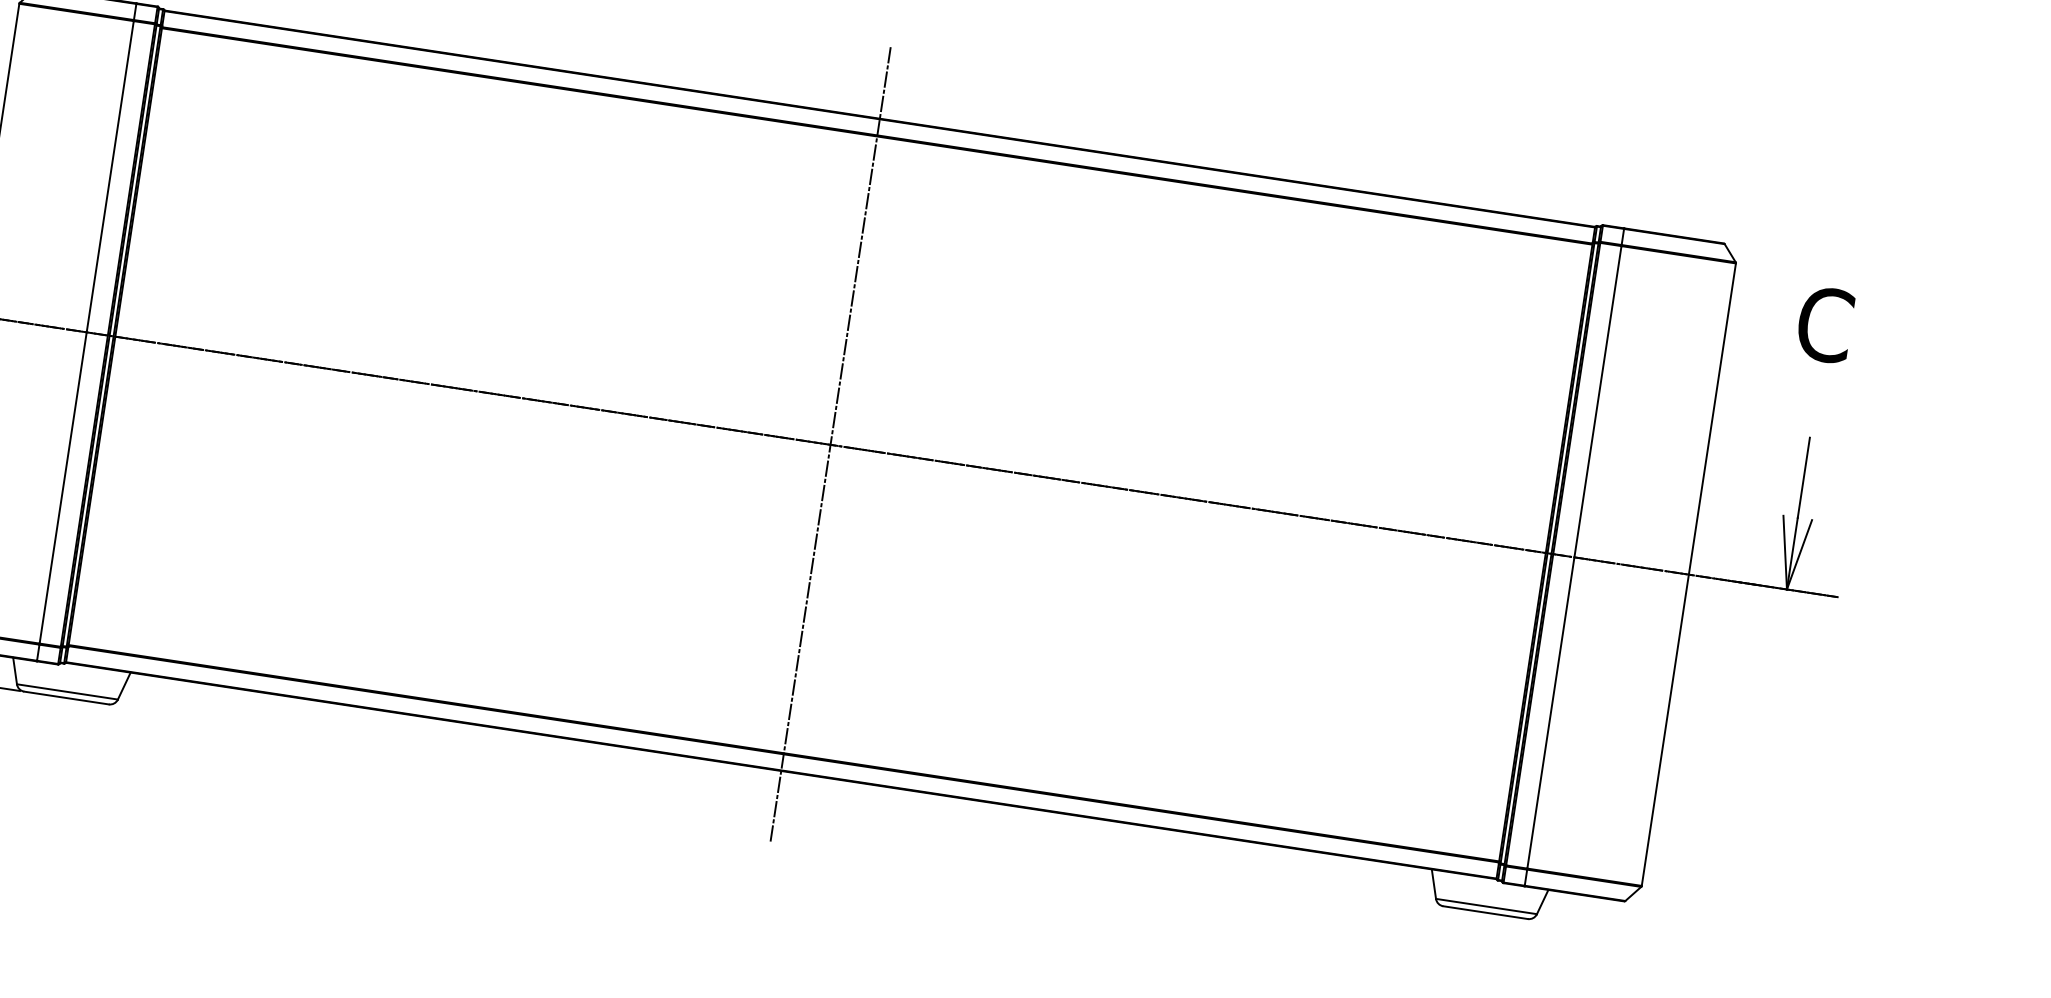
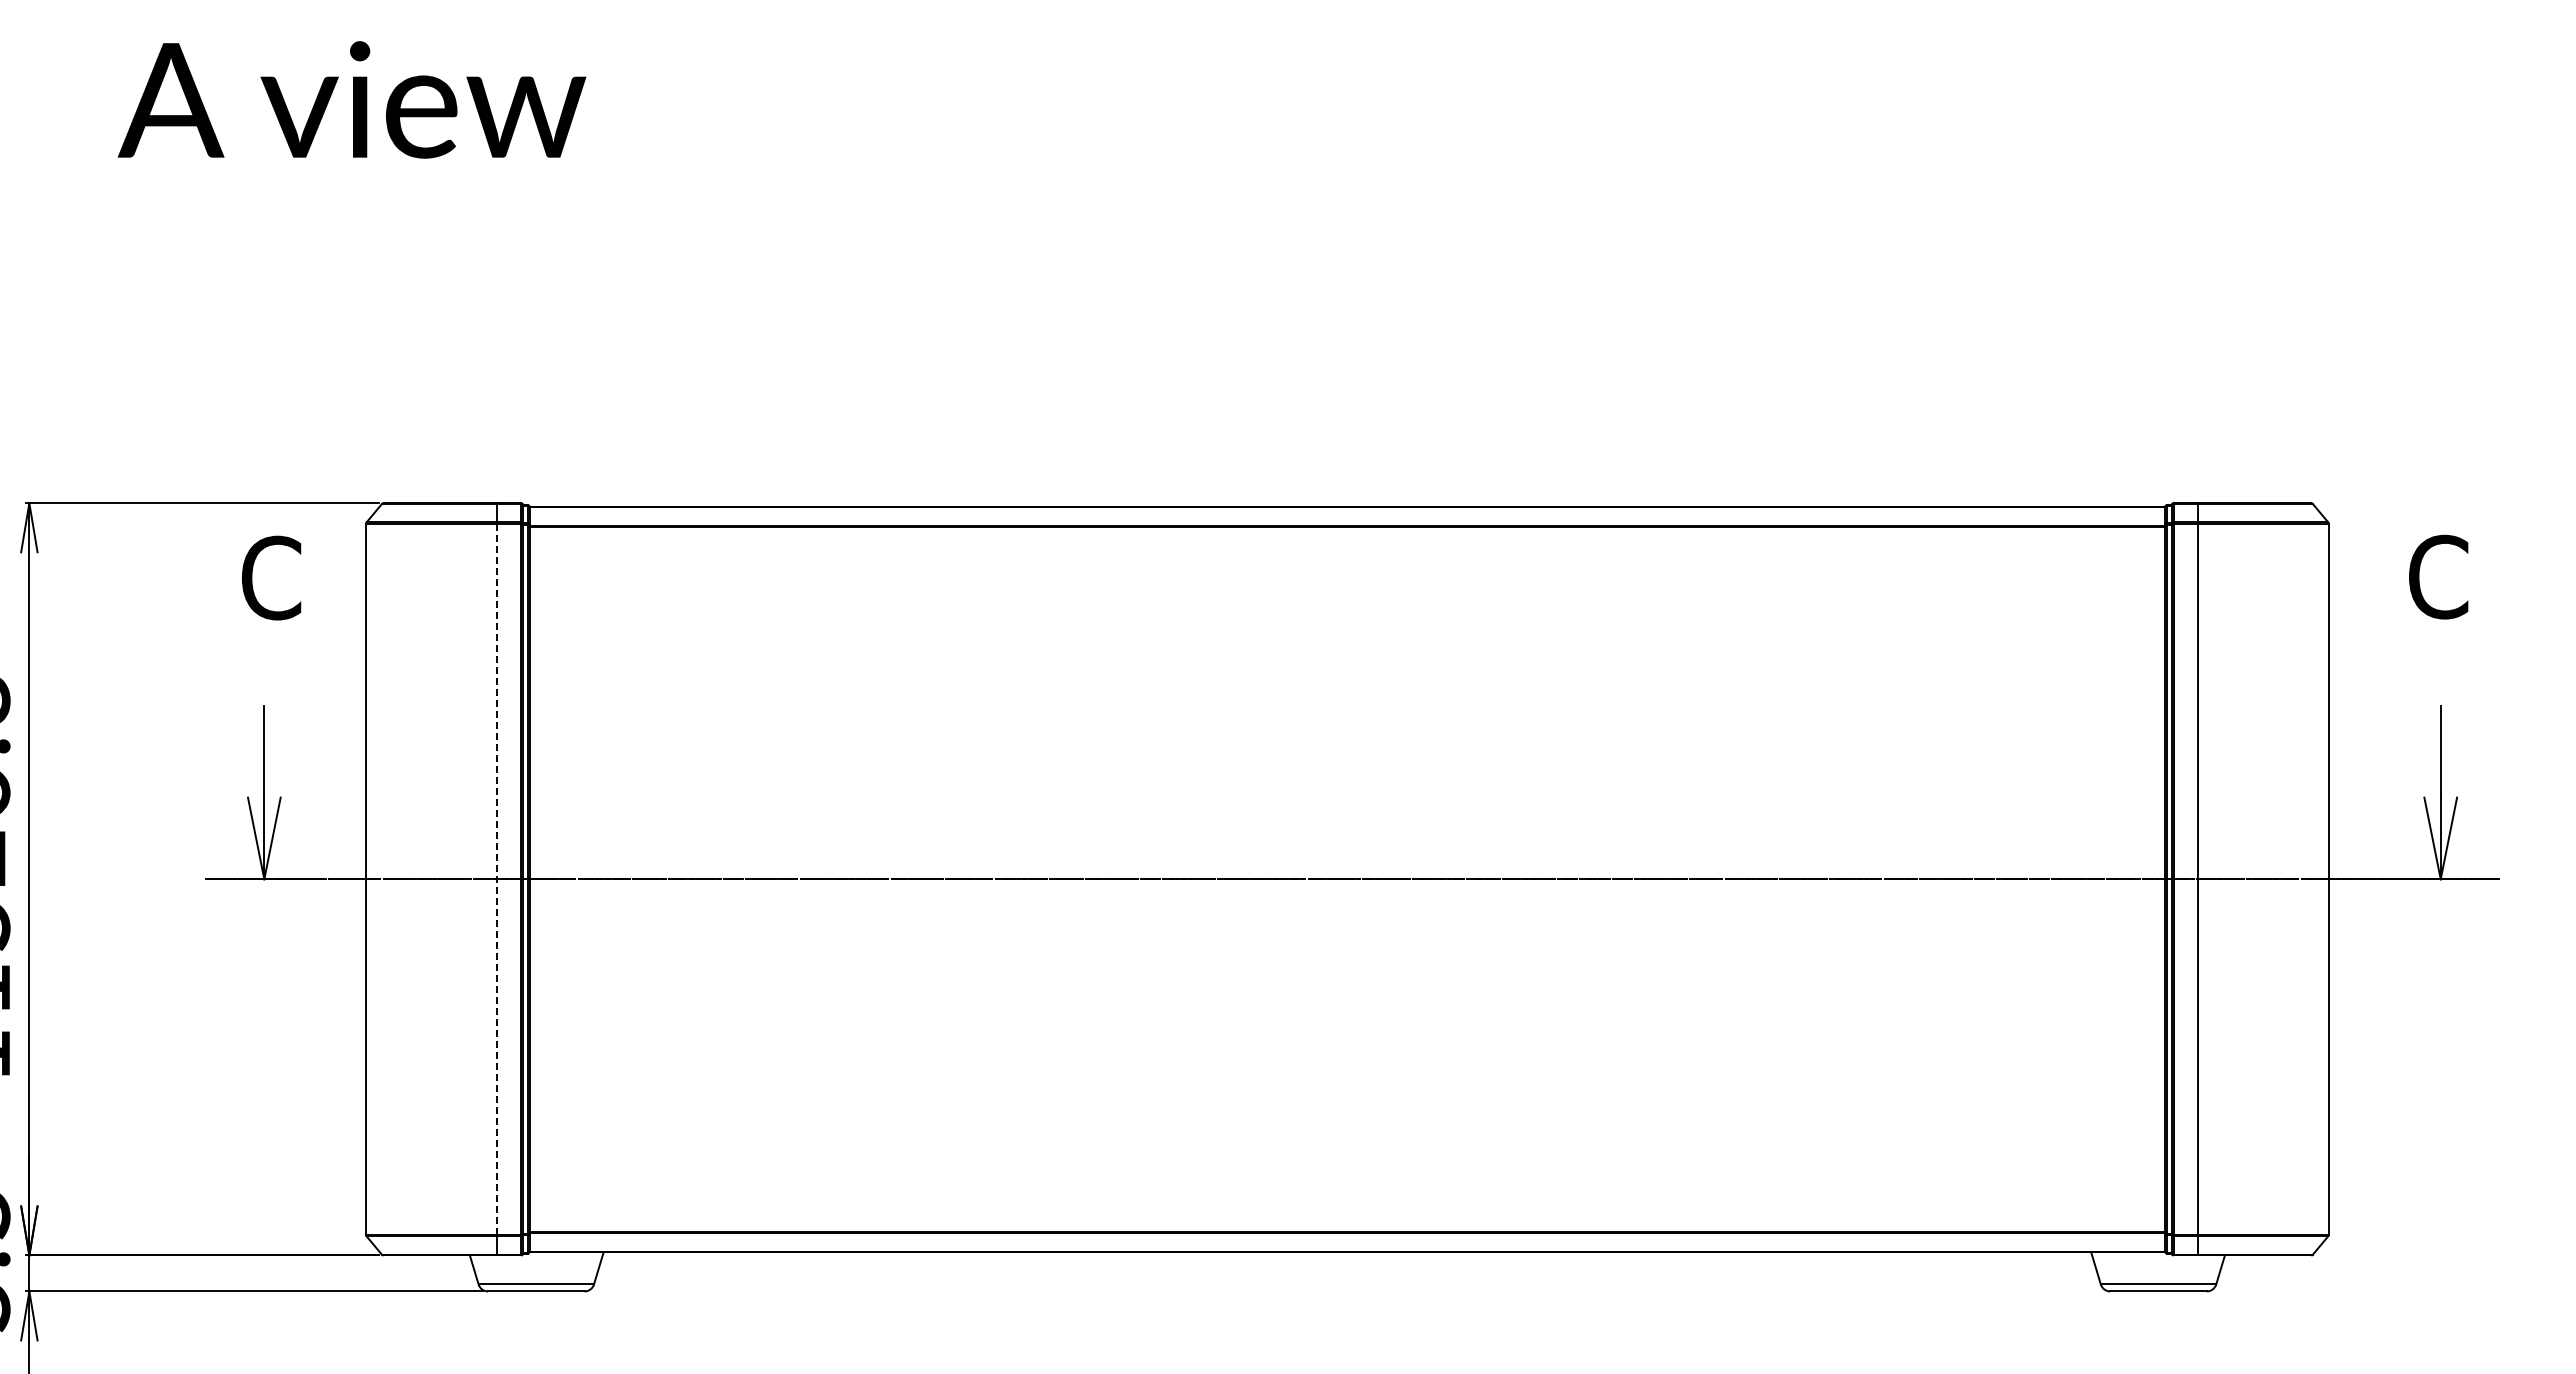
line: (87, 332) -> (497, 879), solid -> dashed
line: (830, 444) -> (1347, 878), removed

